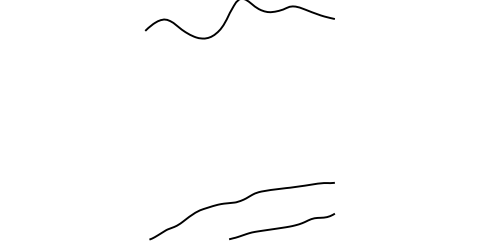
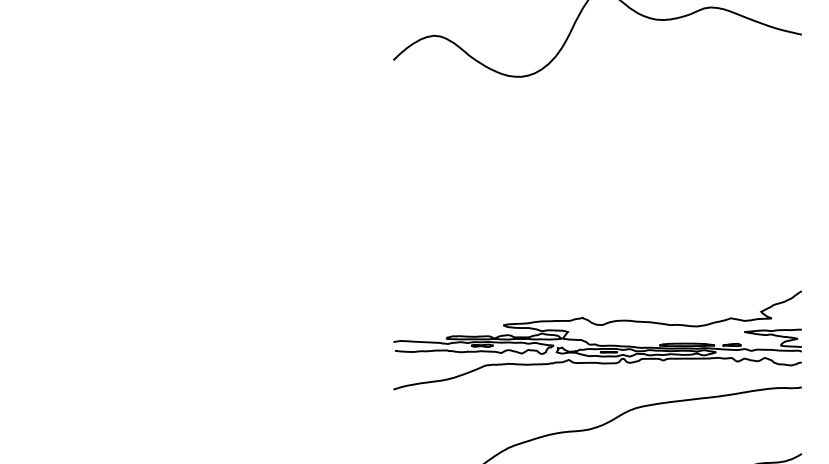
part: (240, 160) -> (598, 339), added

